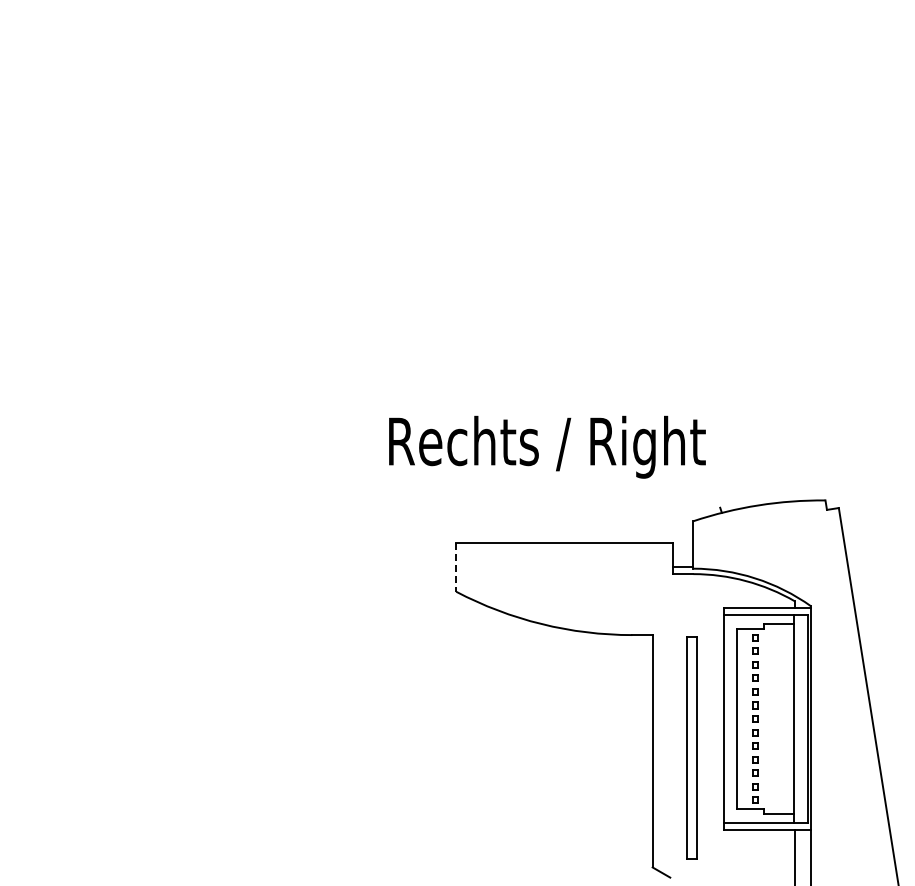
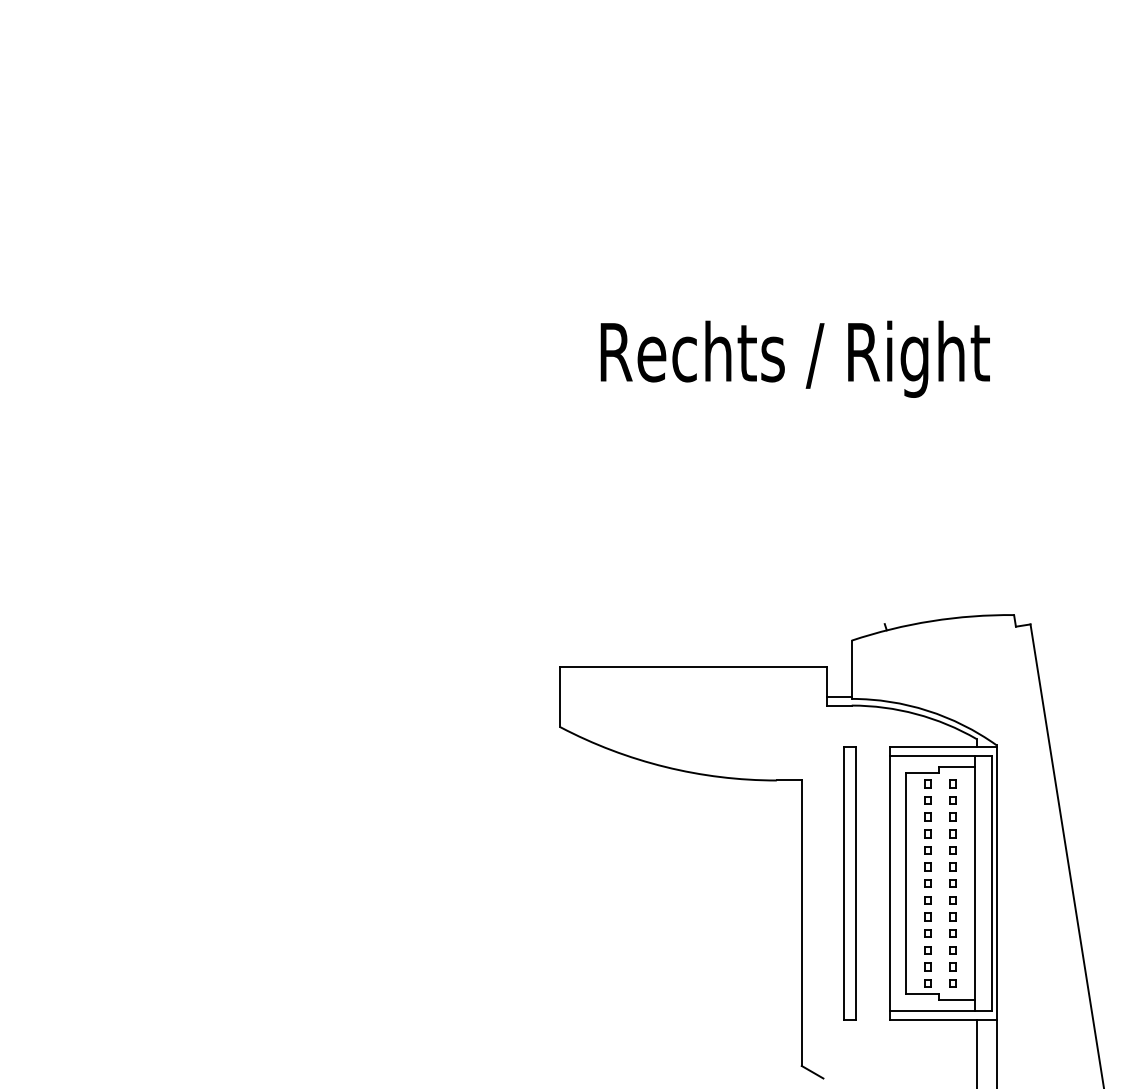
text: (547, 446) -> (795, 358), moved
line: (456, 567) -> (560, 697), dashed -> solid
part: (775, 718) -> (952, 882), added
part: (691, 747) -> (849, 882), moved

